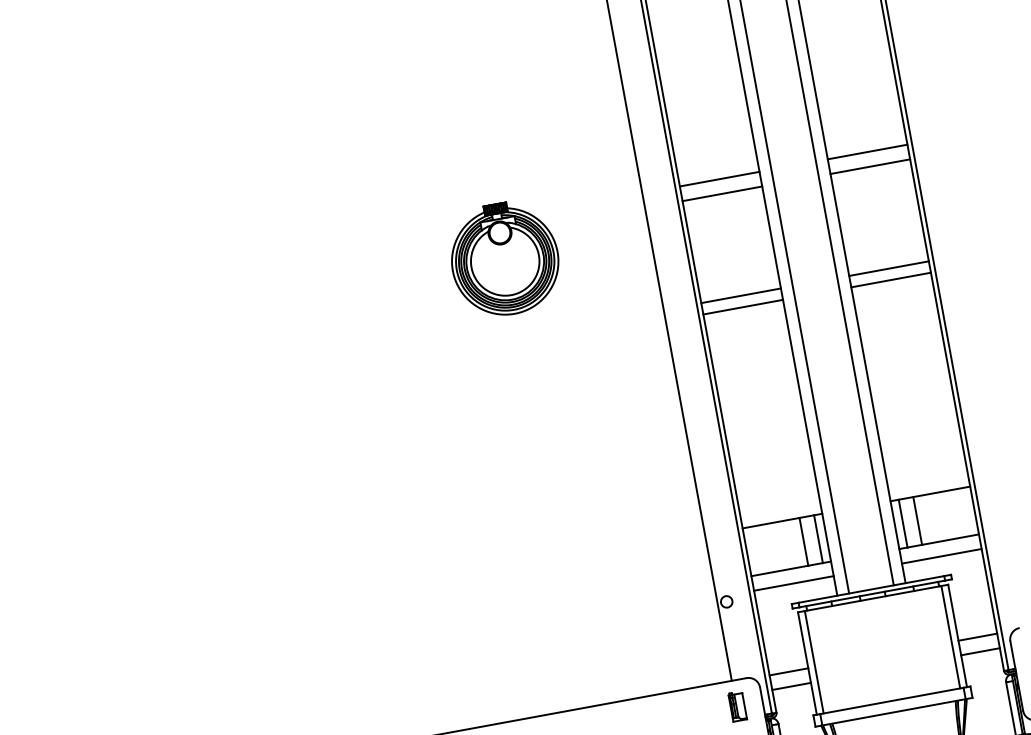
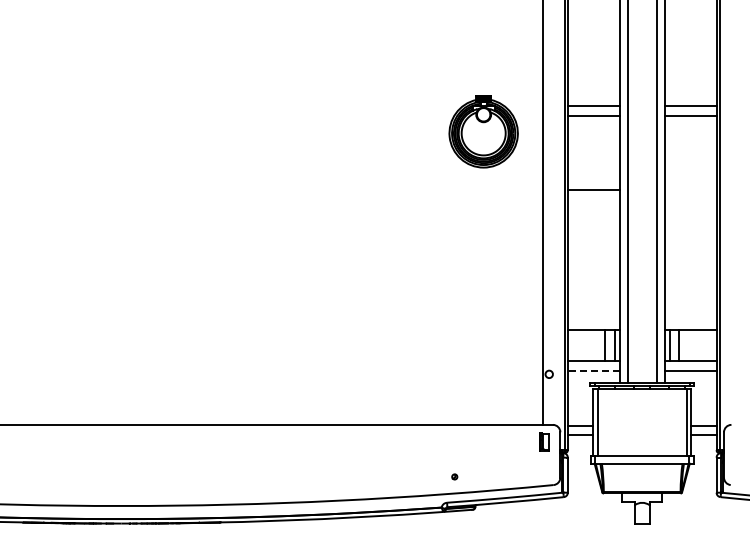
part: (504, 258) -> (483, 131), moved
line: (888, 268) -> (690, 182), removed
line: (890, 279) -> (690, 189), removed
line: (740, 295) -> (593, 182), removed
line: (793, 583) -> (593, 370), solid -> dashed

